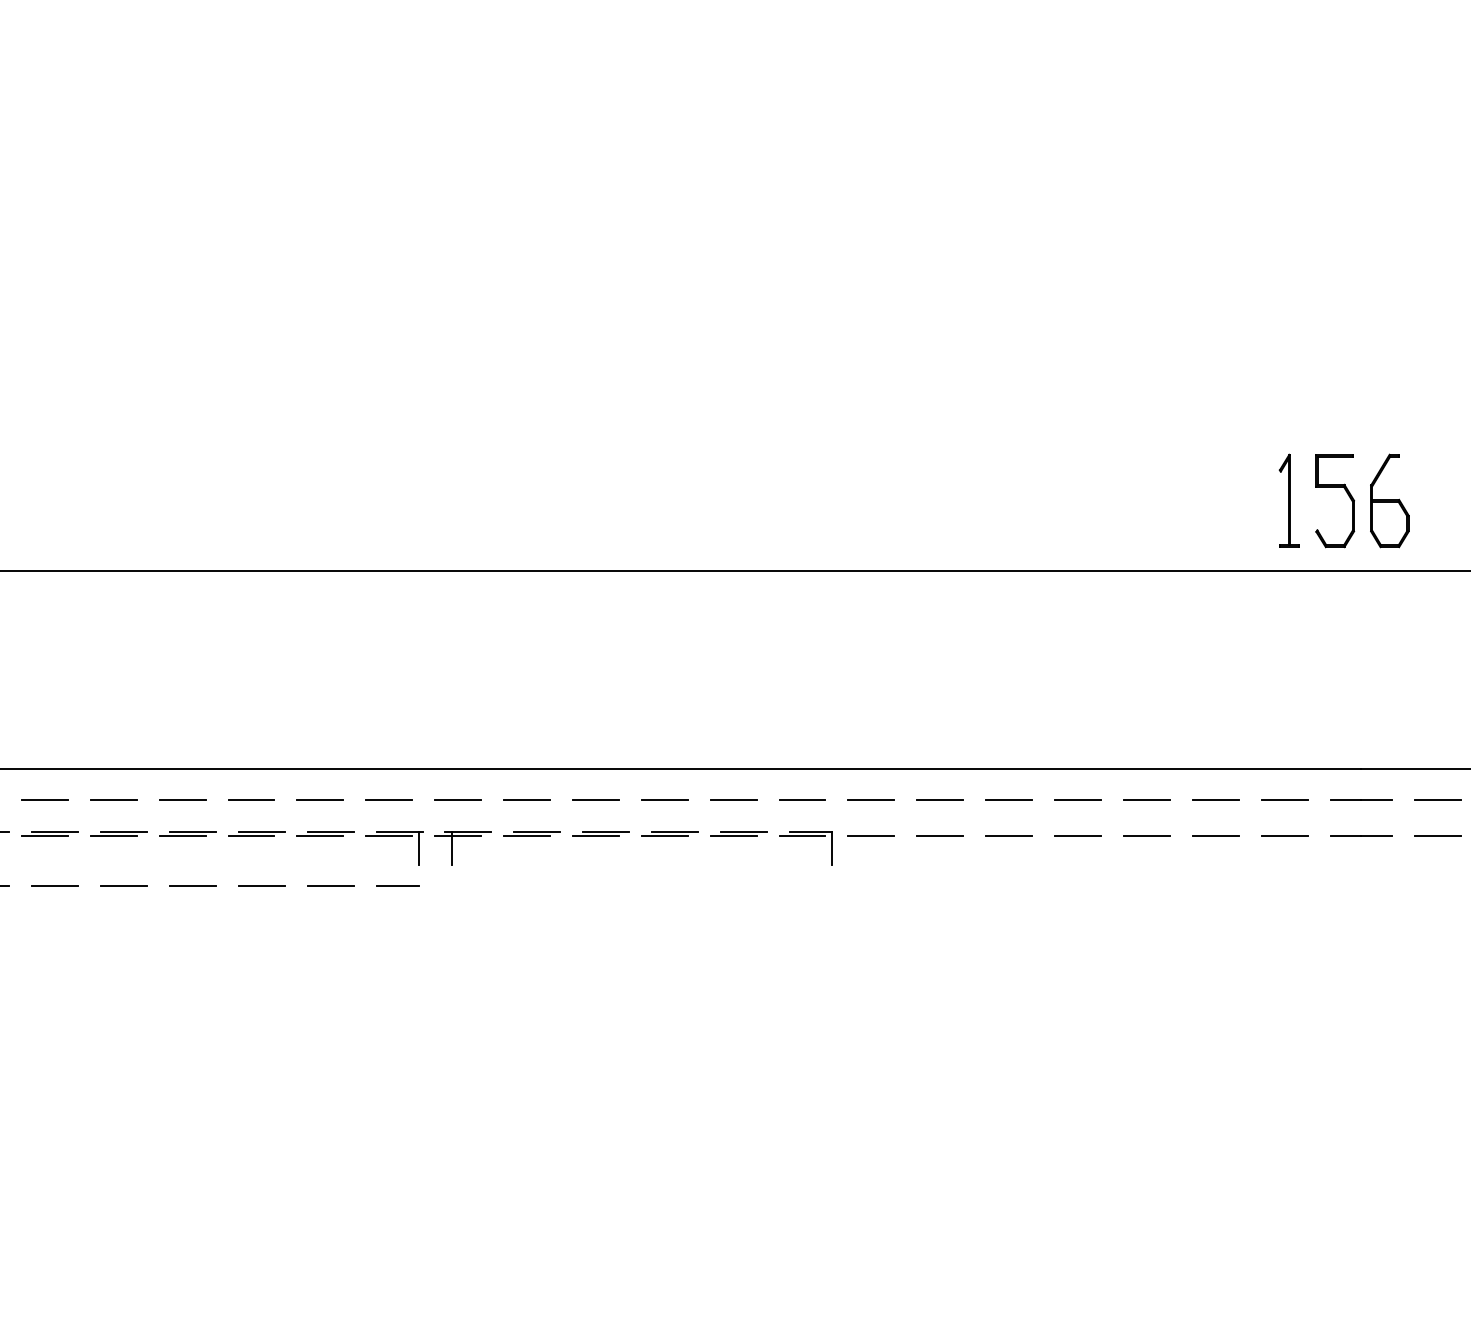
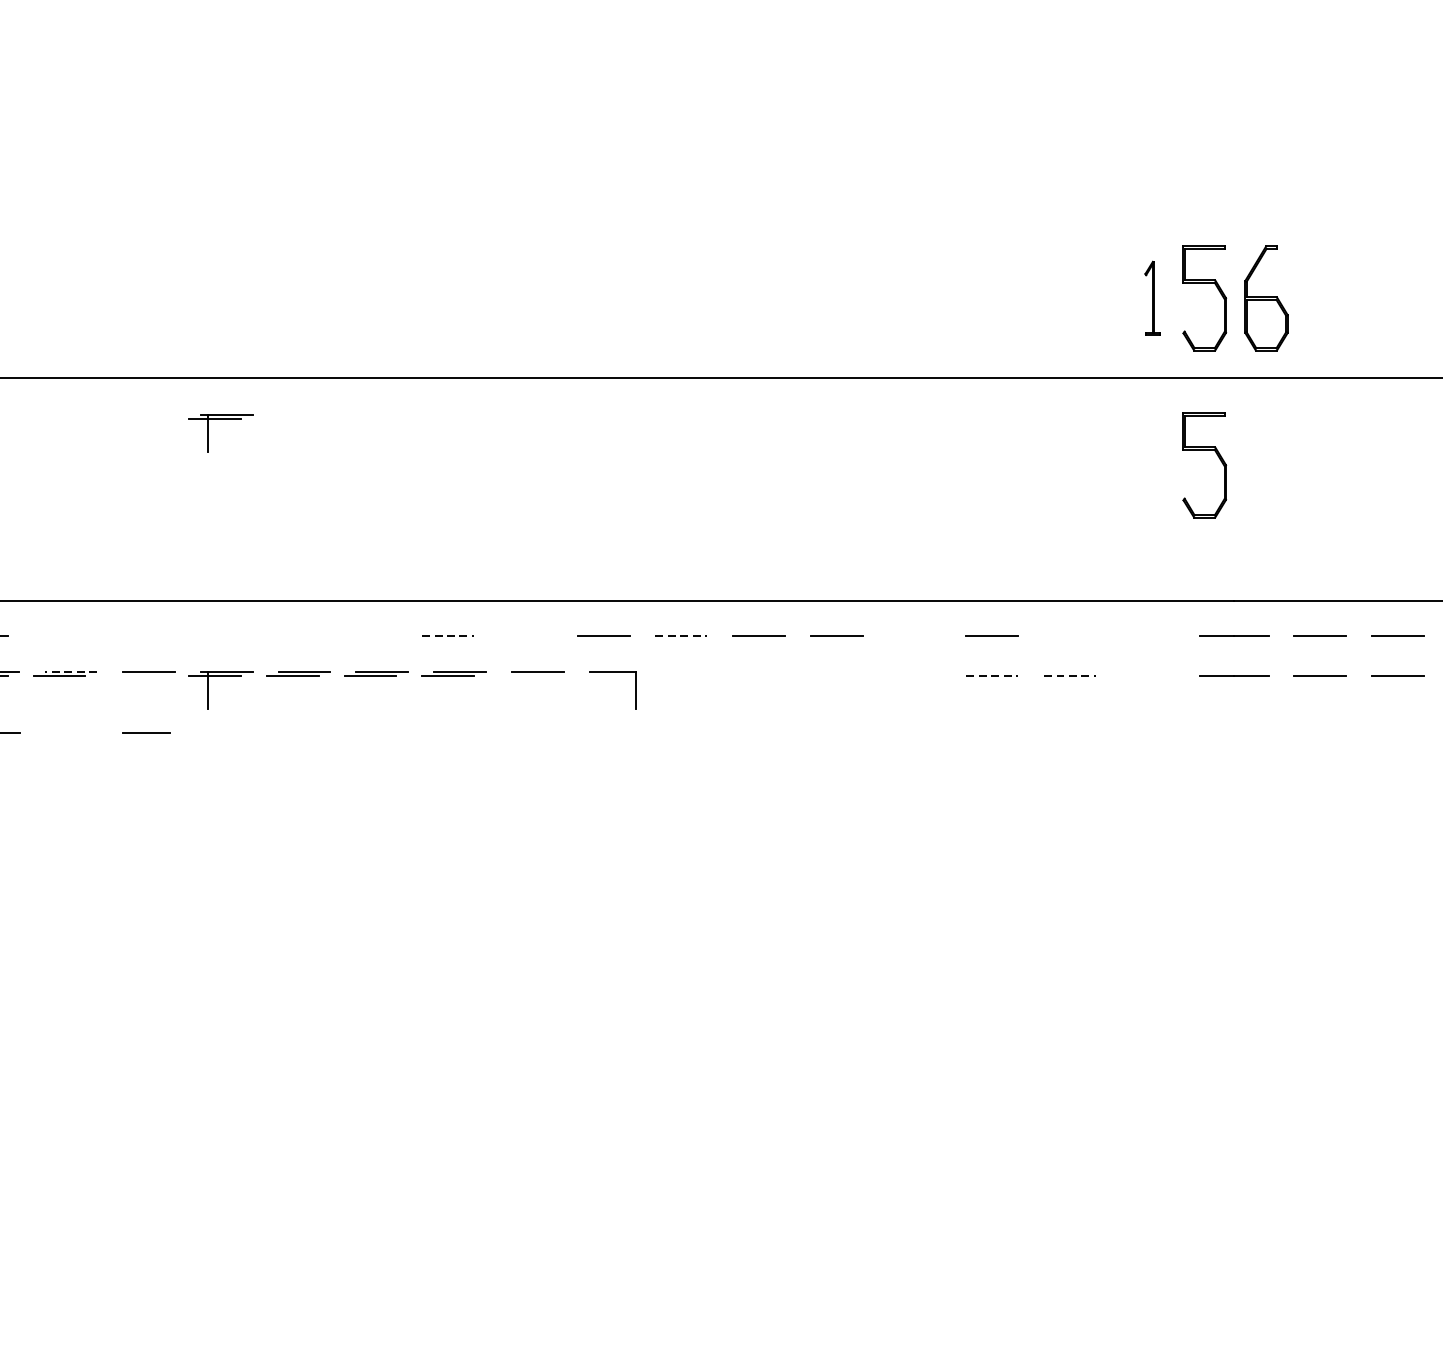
part: (1288, 500) -> (1152, 297), size x0.7
part: (452, 620) -> (208, 433), added
part: (1346, 641) -> (1217, 457), added
line: (319, 799) -> (58, 635), removed
line: (389, 799) -> (137, 635), removed
line: (458, 799) -> (215, 635), removed
line: (526, 799) -> (292, 635), removed
line: (595, 799) -> (370, 635), removed
line: (664, 799) -> (447, 635), solid -> dashed
line: (733, 799) -> (525, 635), removed
line: (871, 799) -> (681, 635), solid -> dashed
line: (1078, 799) -> (915, 635), removed
line: (1215, 799) -> (1069, 635), removed
line: (1284, 799) -> (1147, 635), removed
line: (330, 831) -> (70, 671), solid -> dashed
line: (389, 835) -> (137, 676), removed
line: (733, 835) -> (525, 676), removed
line: (802, 835) -> (603, 676), removed
line: (871, 835) -> (681, 676), removed
line: (940, 835) -> (759, 676), removed
line: (1009, 835) -> (837, 676), removed
line: (1078, 835) -> (915, 676), removed
line: (1147, 835) -> (992, 676), solid -> dashed
line: (1215, 835) -> (1069, 676), solid -> dashed
line: (1284, 835) -> (1147, 676), removed
line: (418, 847) -> (170, 689), removed
line: (330, 885) -> (70, 732), removed

